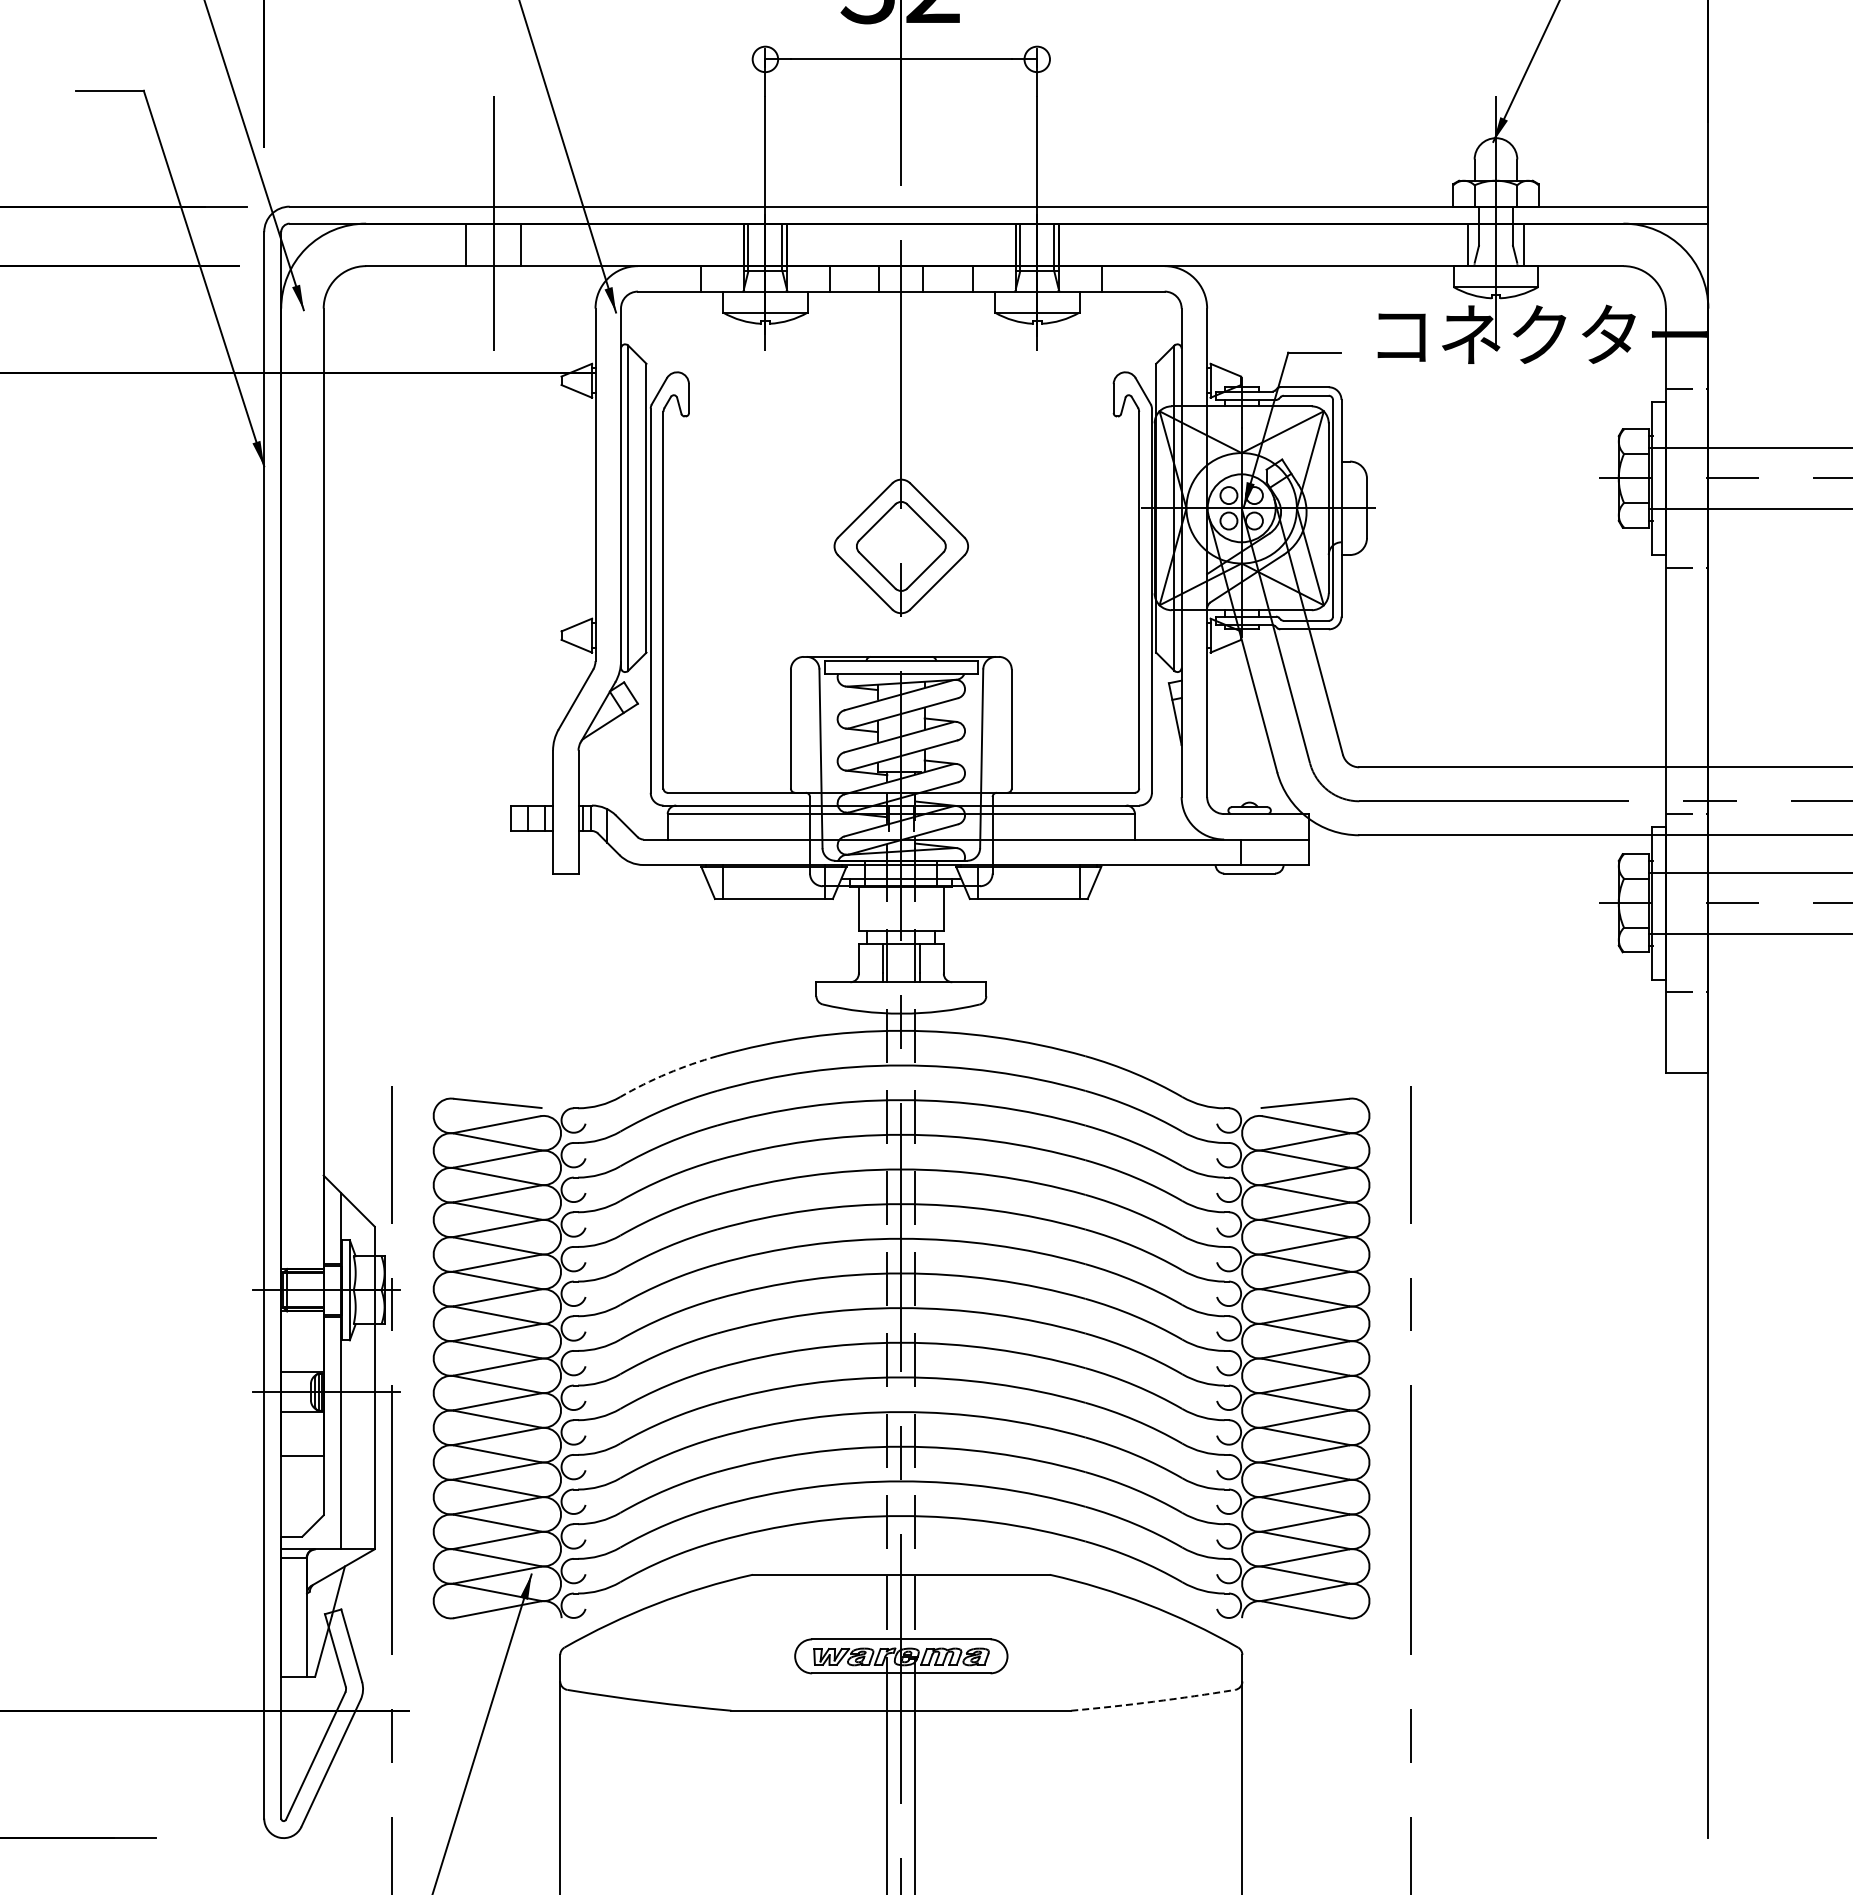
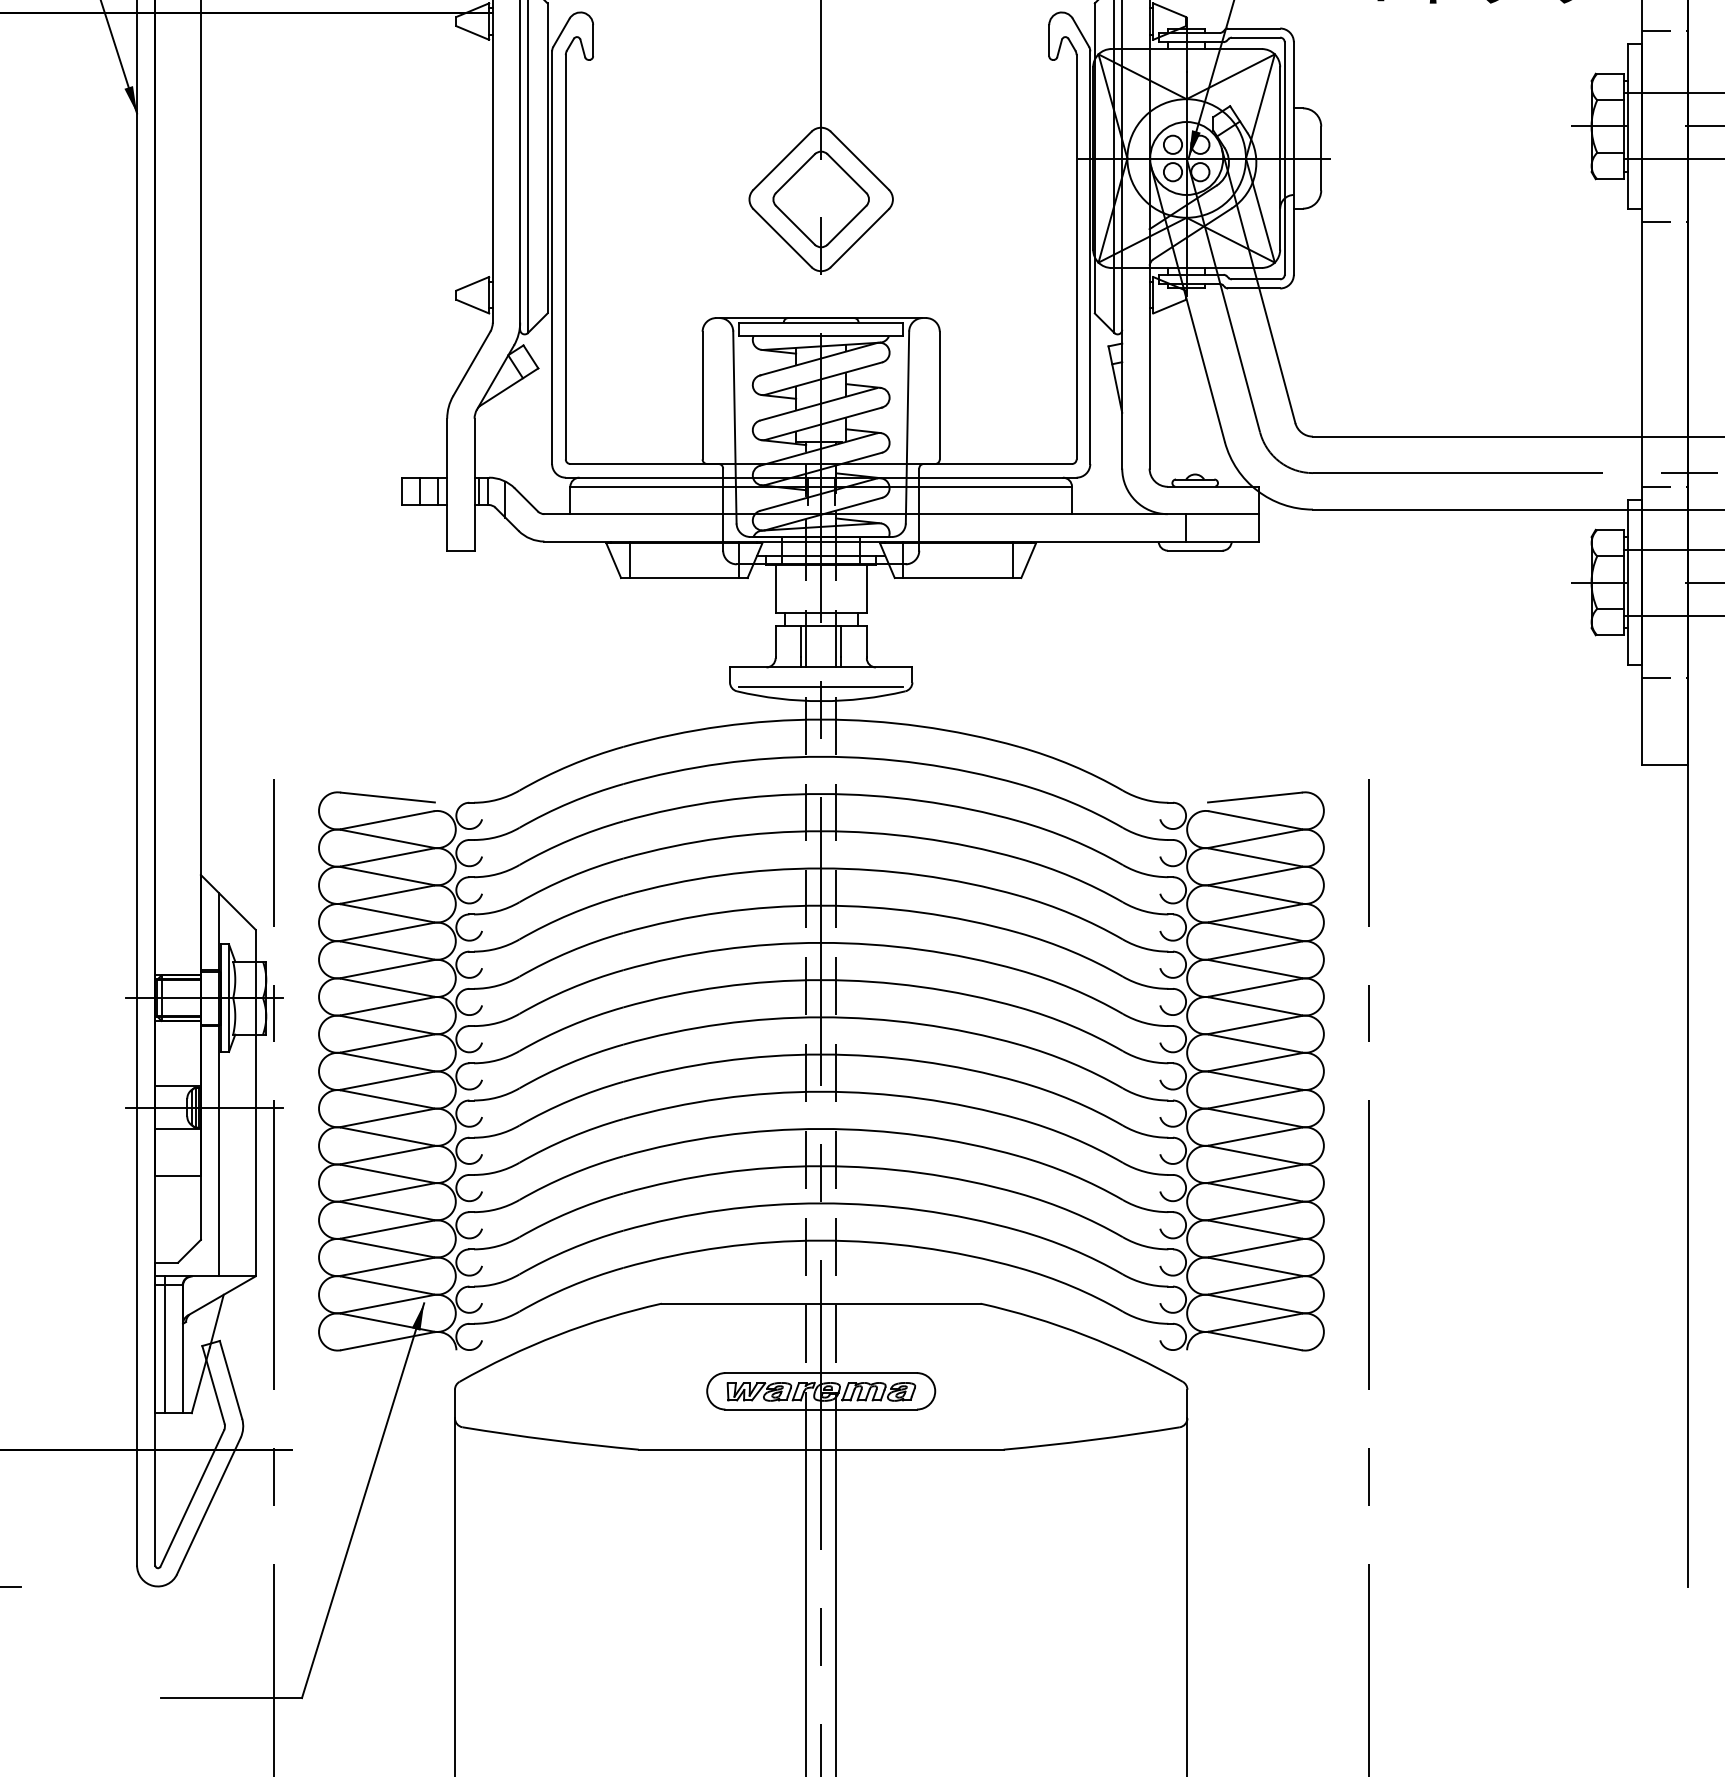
line: (900, 1000) -> (820, 687), added
arc: (667, 1073) -> (570, 765), dashed -> solid
line: (290, 1612) -> (165, 1344), added
arc: (1153, 1701) -> (1091, 1439), dashed -> solid

